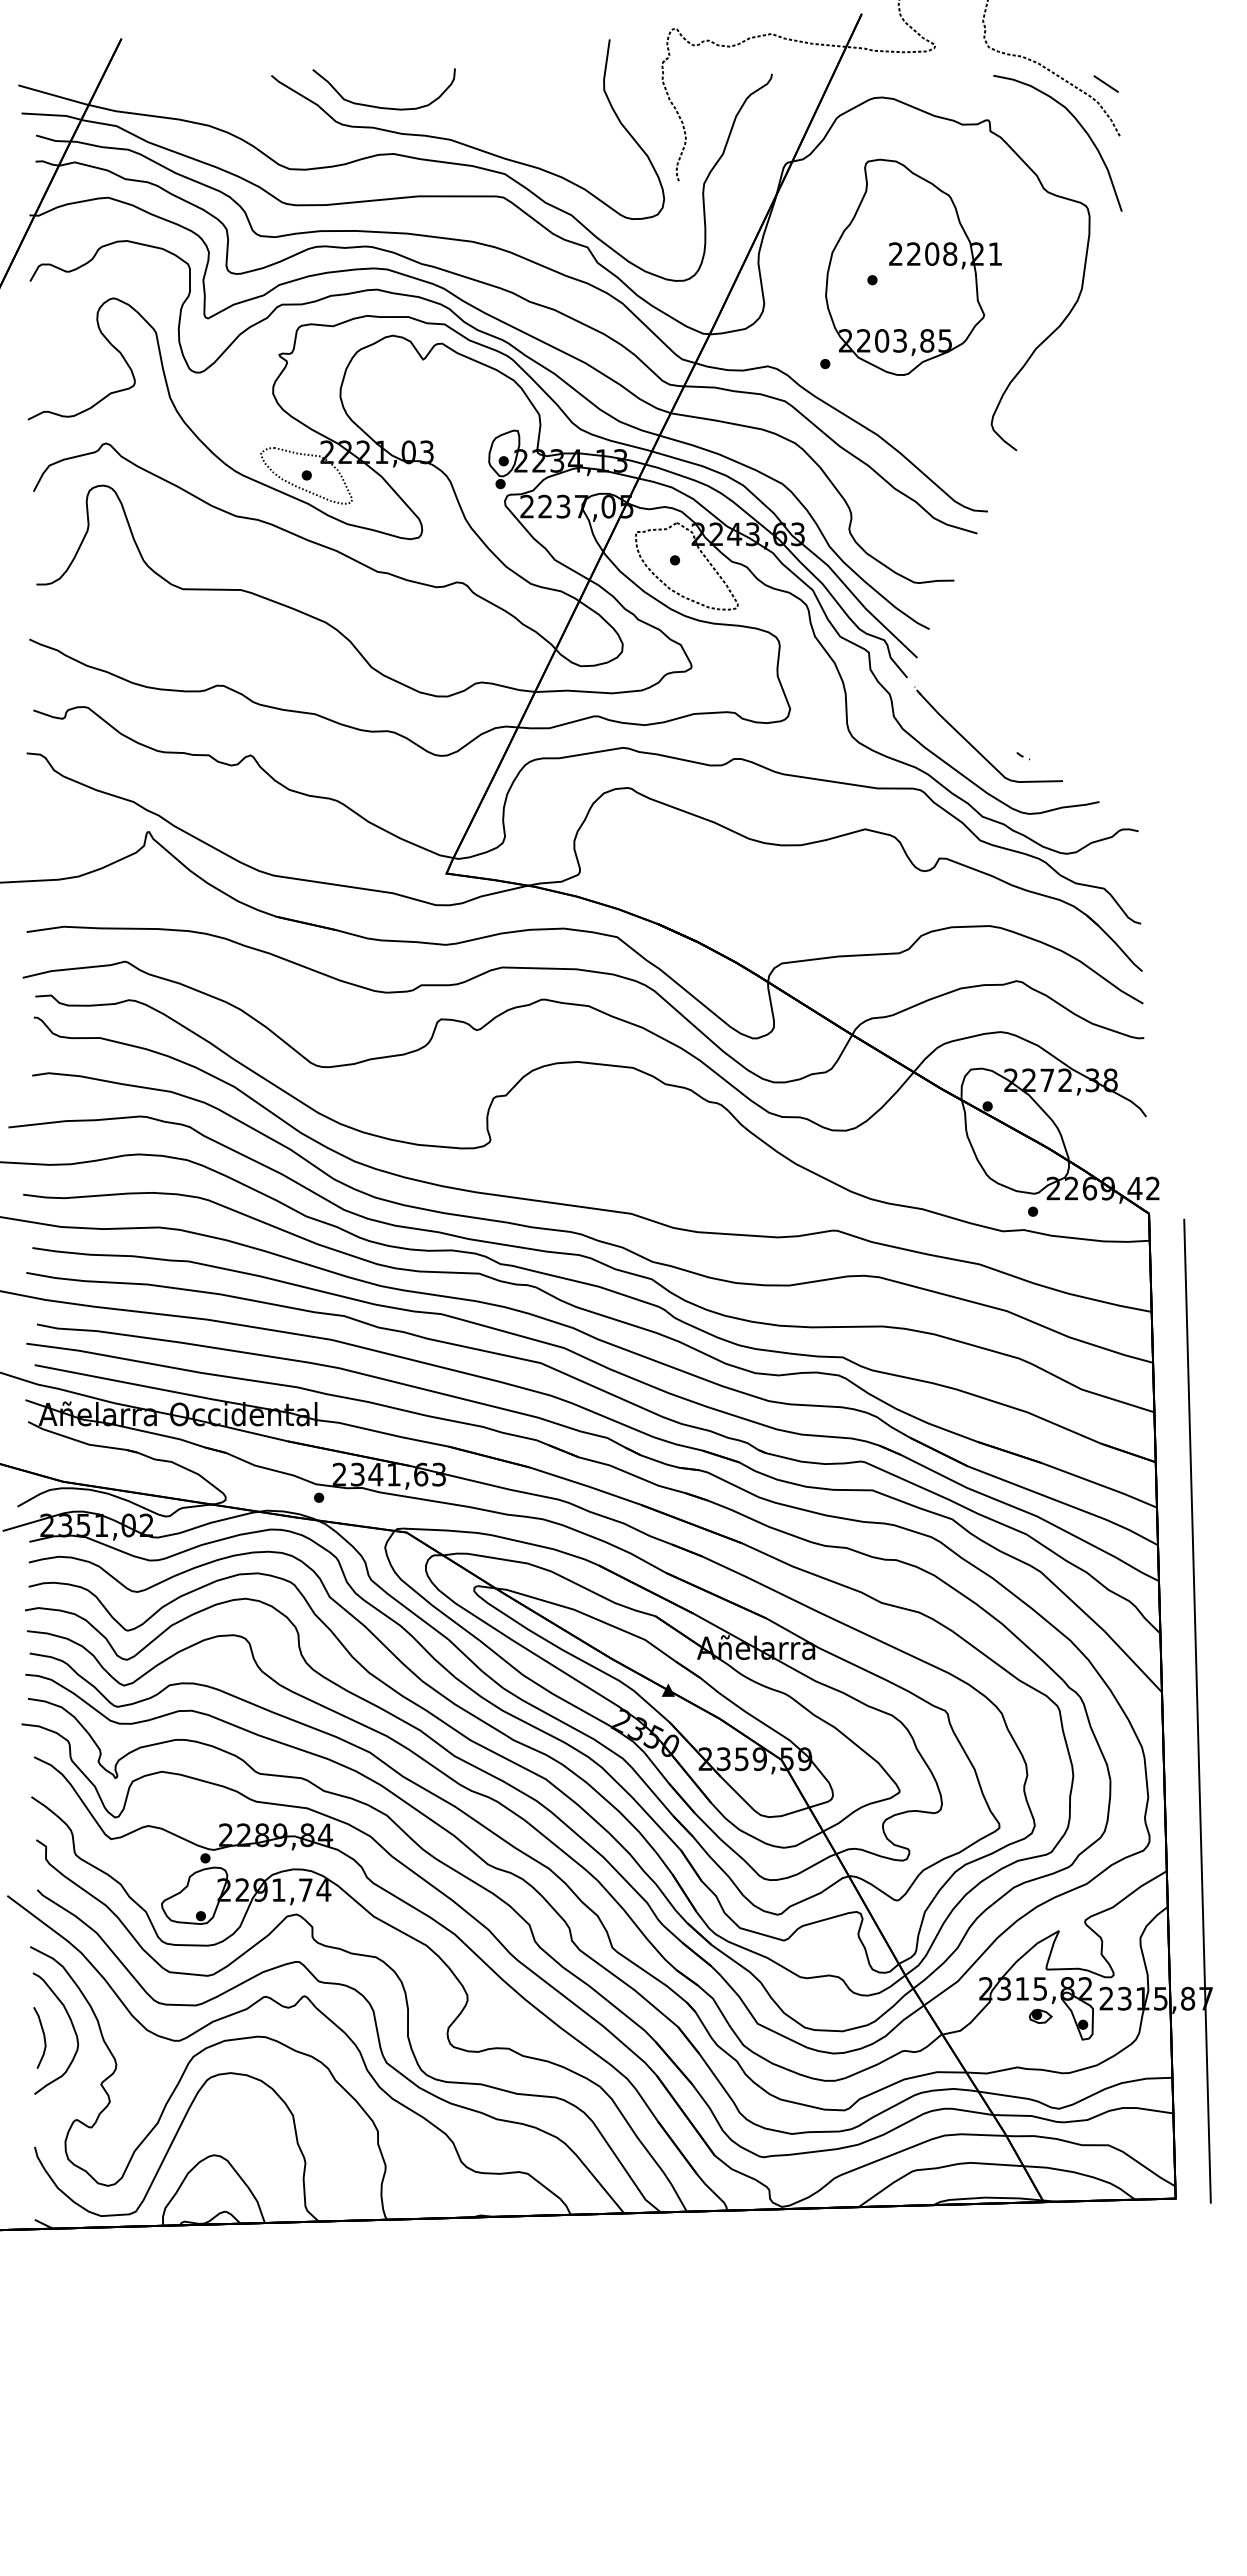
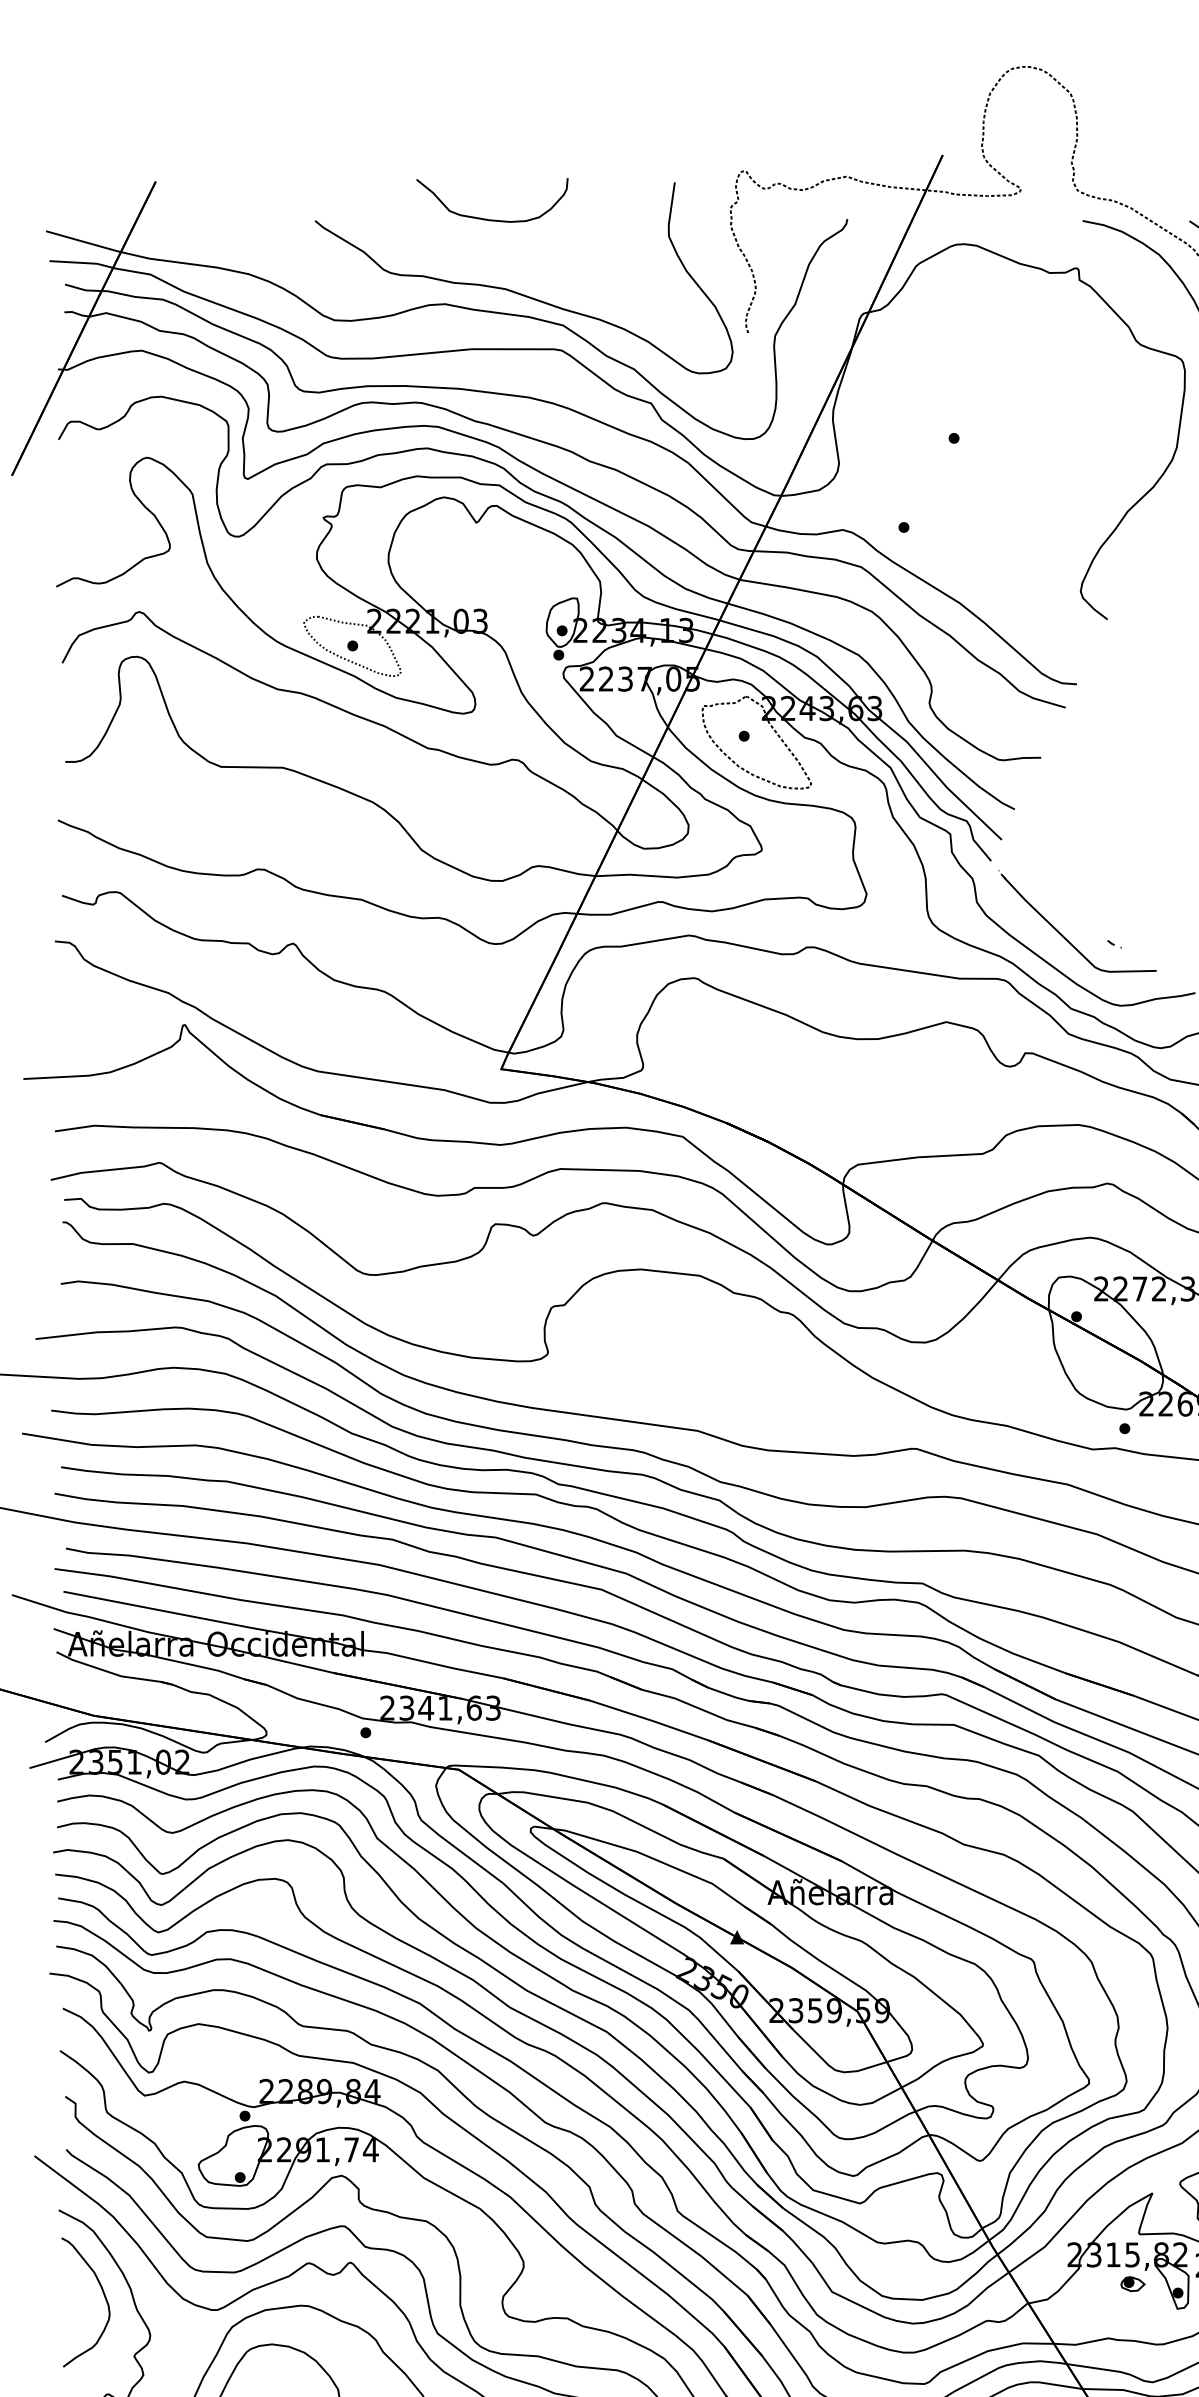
curve: (379, 106) -> (487, 218), moved
part: (913, 266) -> (997, 423), removed
curve: (43, 2037) -> (72, 2306), removed

